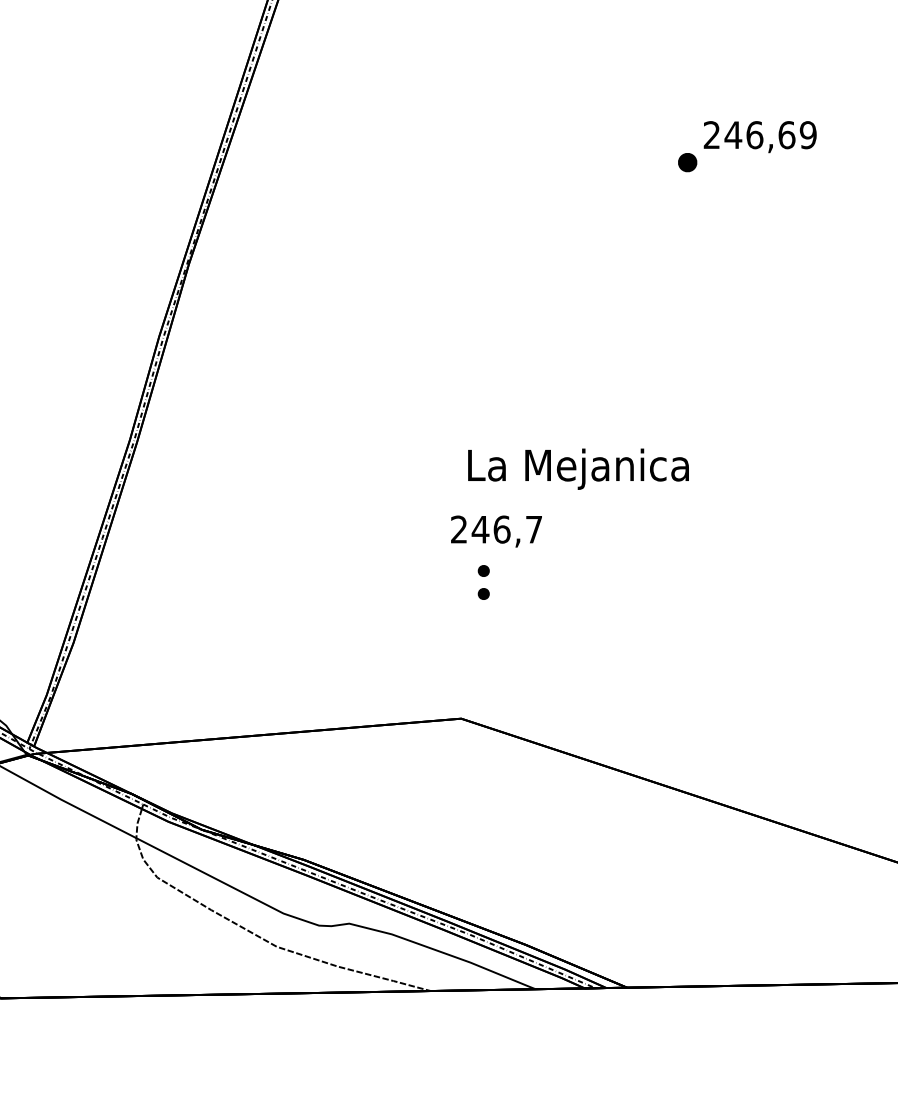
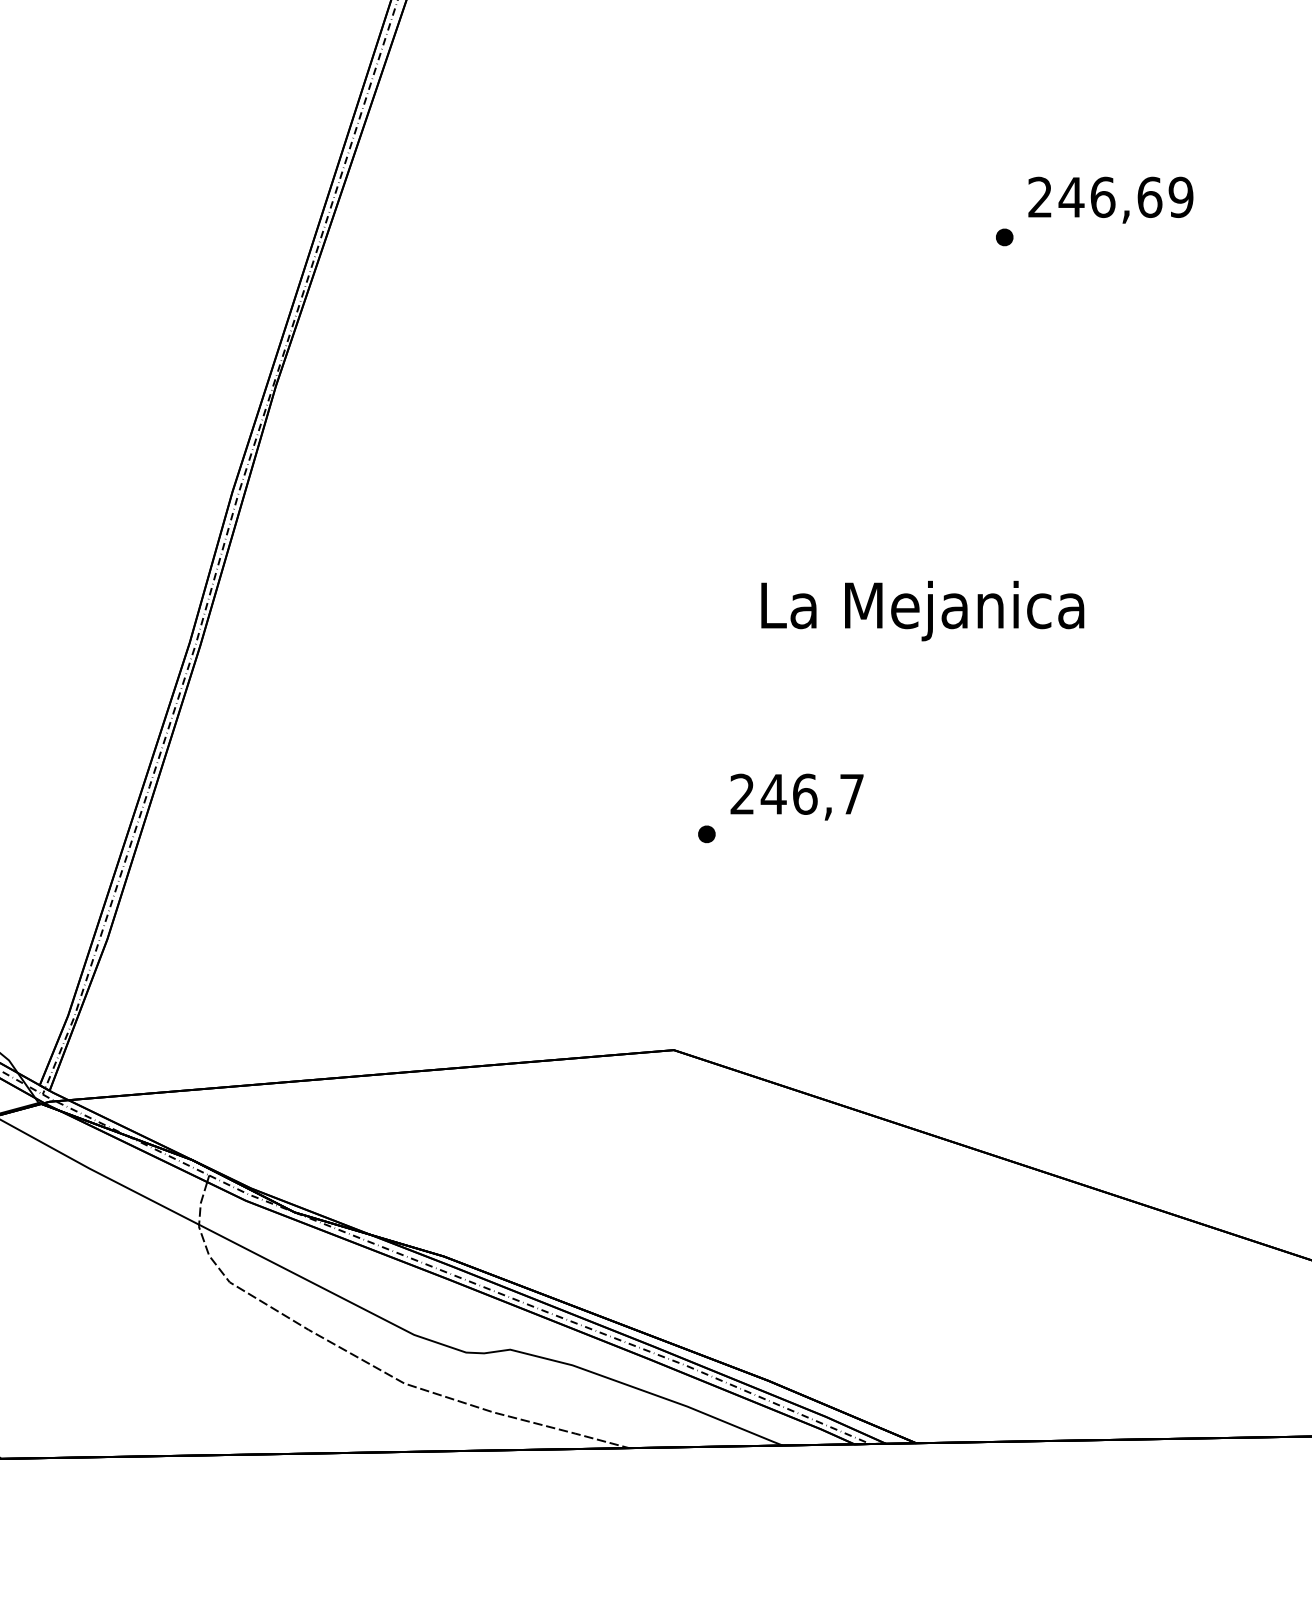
part: (687, 162) -> (1004, 237), size x0.62
text: (578, 468) -> (922, 609), moved
text: (496, 531) -> (797, 797), moved
part: (483, 593) -> (706, 867), removed

